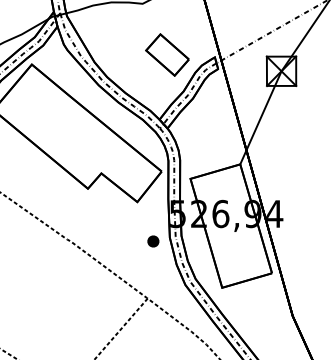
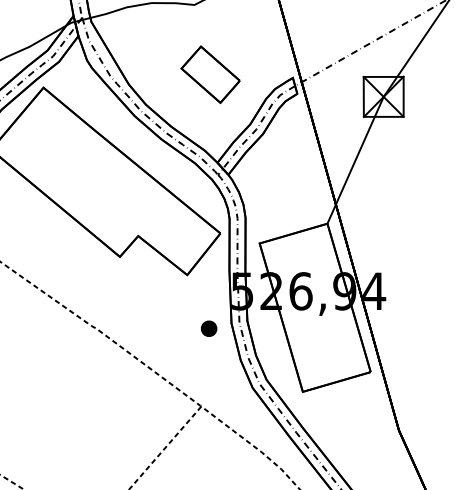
part: (167, 54) -> (210, 74), moved

